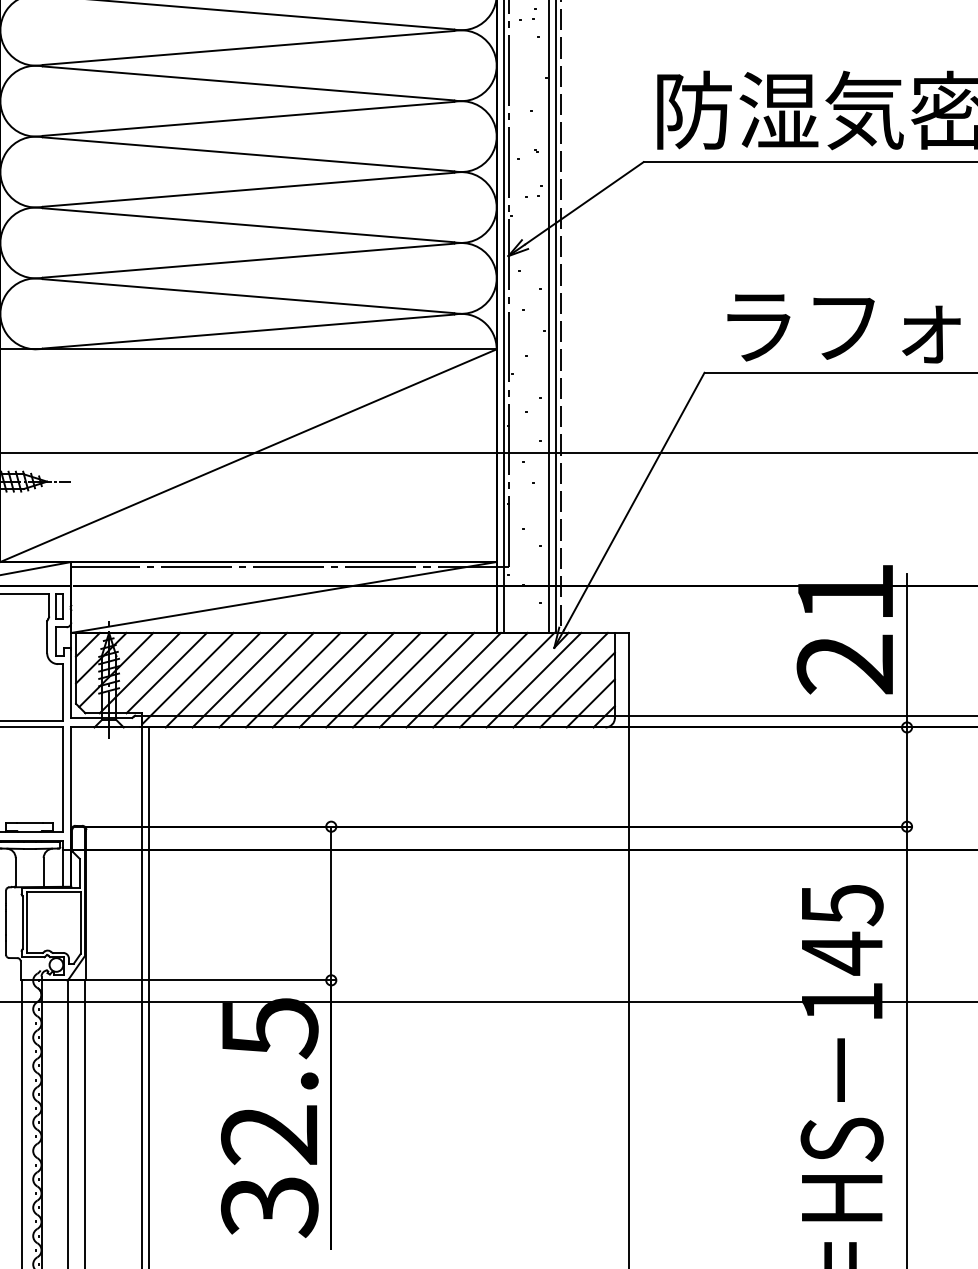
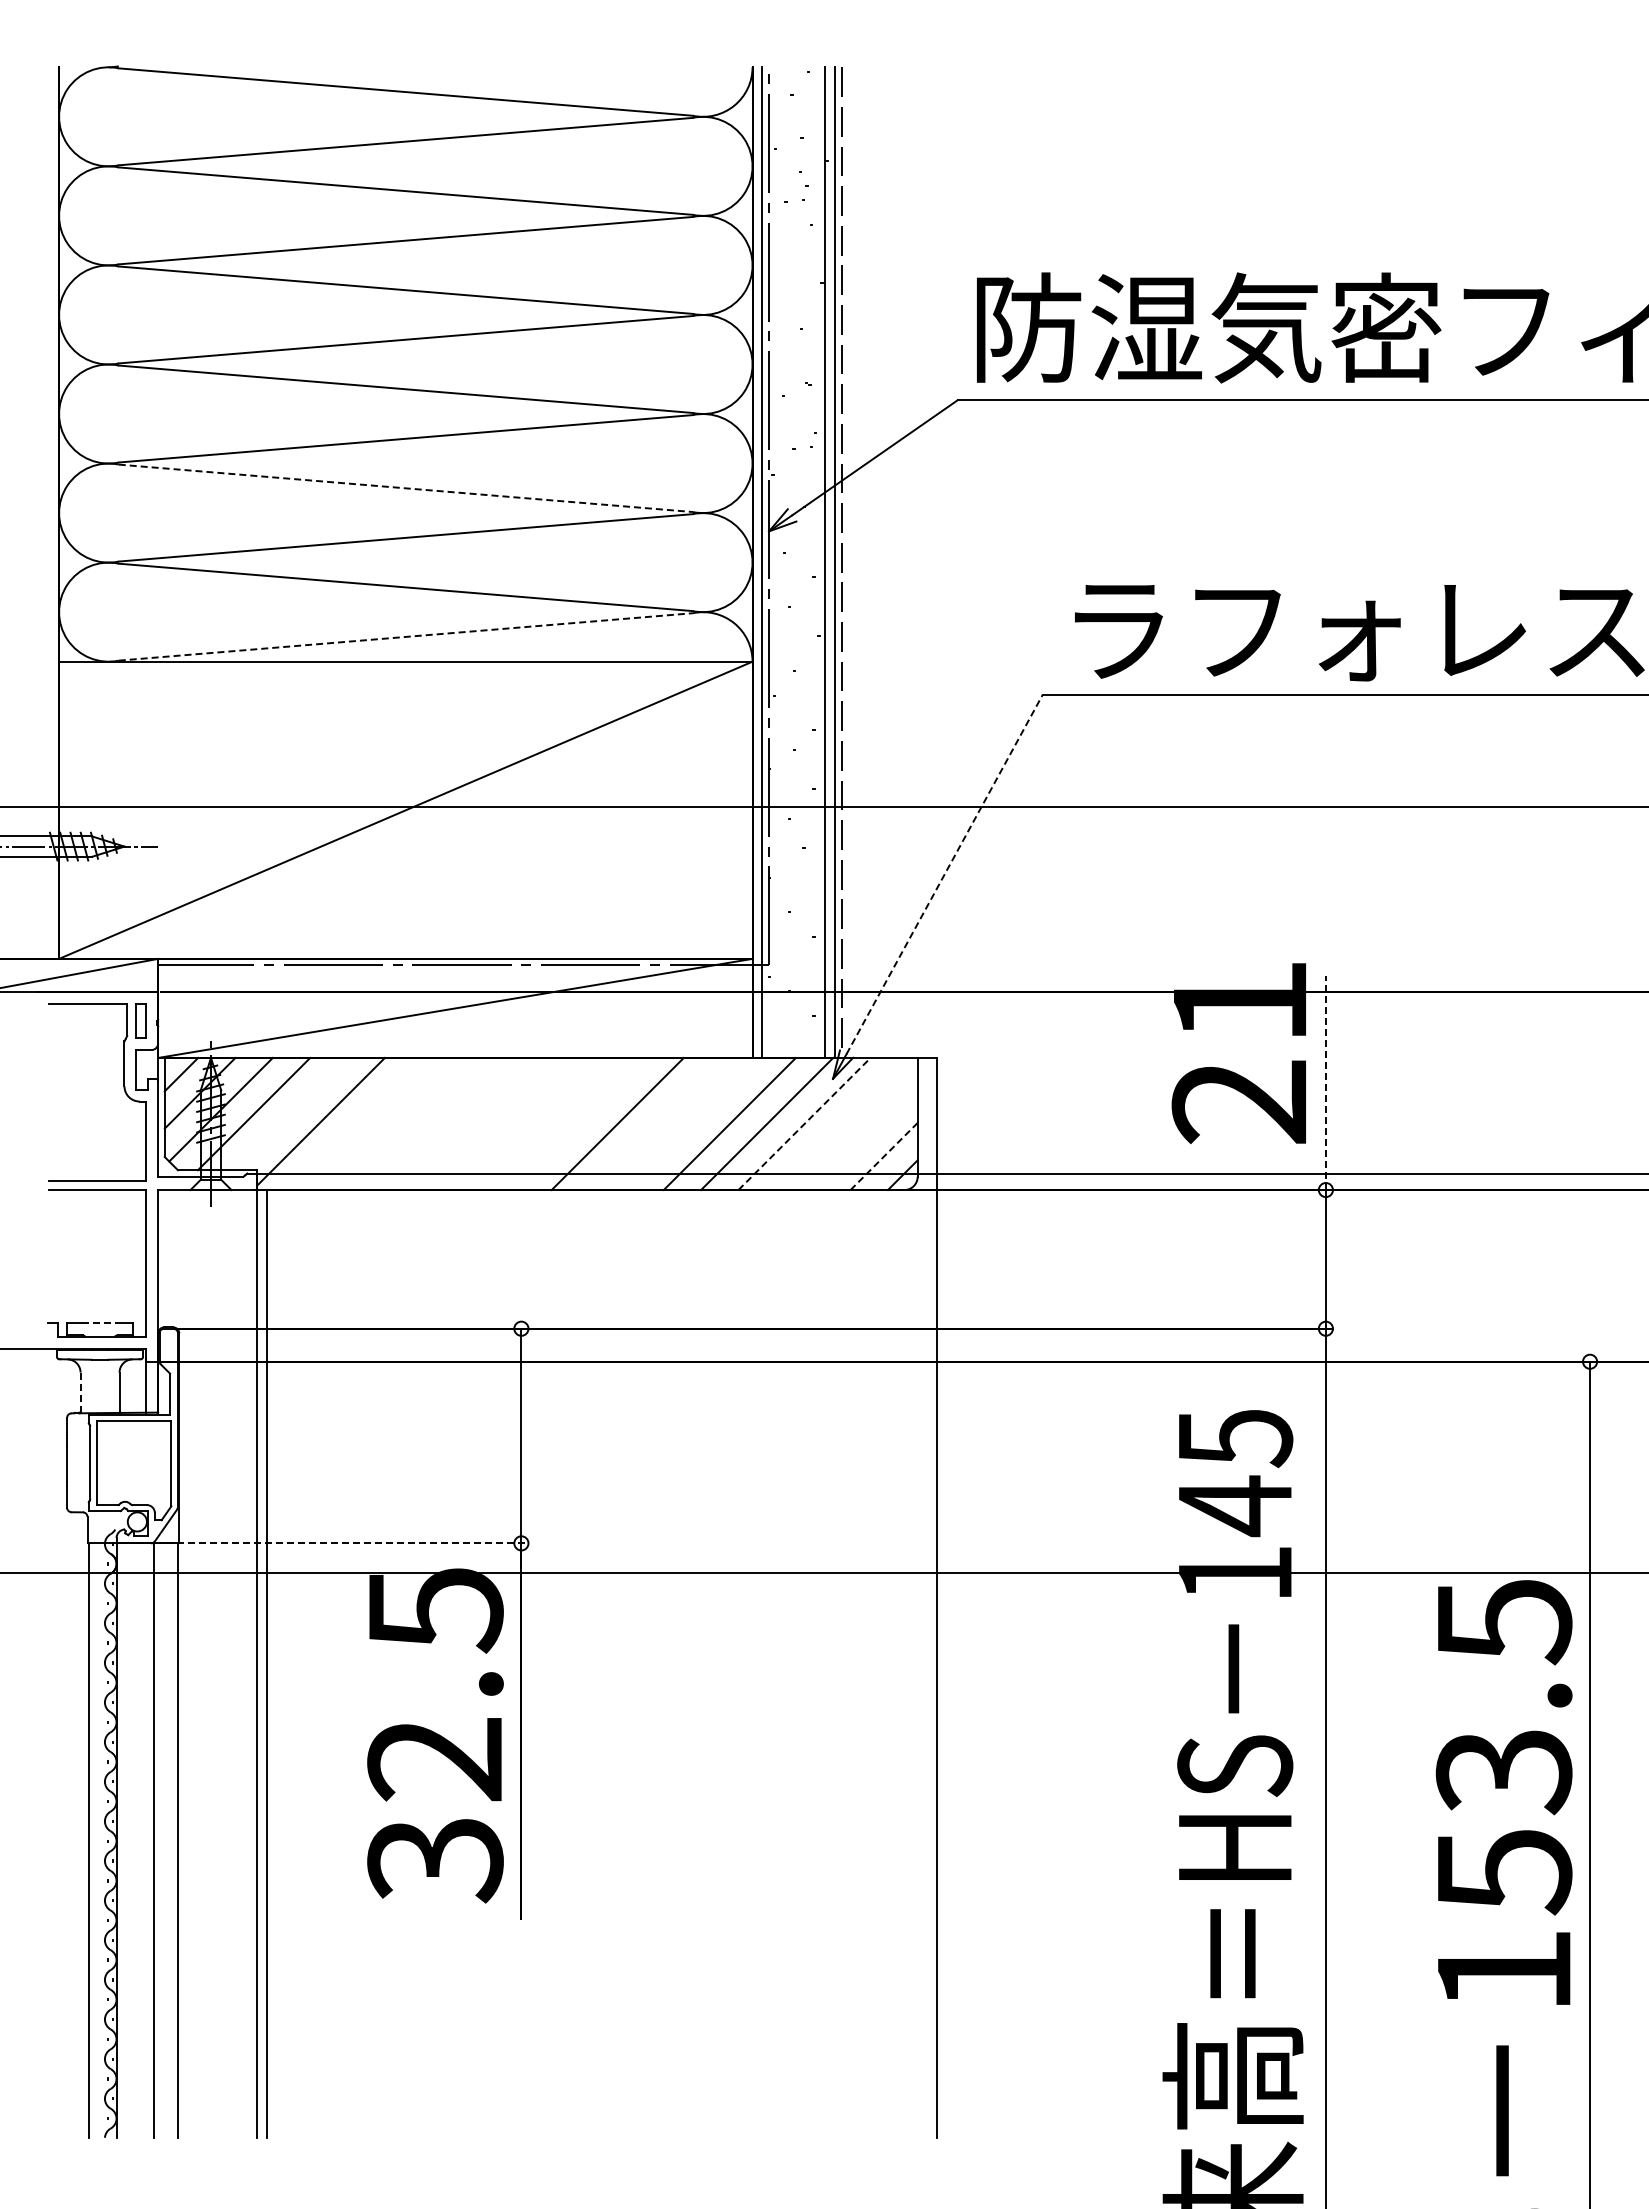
line: (249, 225) -> (406, 488), solid -> dashed
line: (249, 331) -> (406, 636), solid -> dashed
line: (634, 501) -> (944, 874), solid -> dashed
line: (906, 650) -> (1325, 1082), solid -> dashed
line: (166, 672) -> (291, 1113), removed
line: (213, 679) -> (356, 1123), removed
line: (239, 679) -> (393, 1123), removed
line: (266, 679) -> (430, 1123), removed
line: (293, 679) -> (468, 1123), removed
line: (319, 679) -> (505, 1123), removed
line: (346, 679) -> (542, 1123), removed
line: (373, 679) -> (580, 1123), removed
line: (427, 679) -> (655, 1123), removed
line: (453, 679) -> (692, 1123), removed
line: (533, 679) -> (804, 1123), solid -> dashed
line: (560, 679) -> (841, 1123), removed
line: (577, 689) -> (865, 1137), removed
line: (591, 703) -> (884, 1156), solid -> dashed
line: (30, 822) -> (100, 1323), solid -> dashed
line: (15, 872) -> (80, 1392), solid -> dashed
line: (202, 980) -> (341, 1543), solid -> dashed

